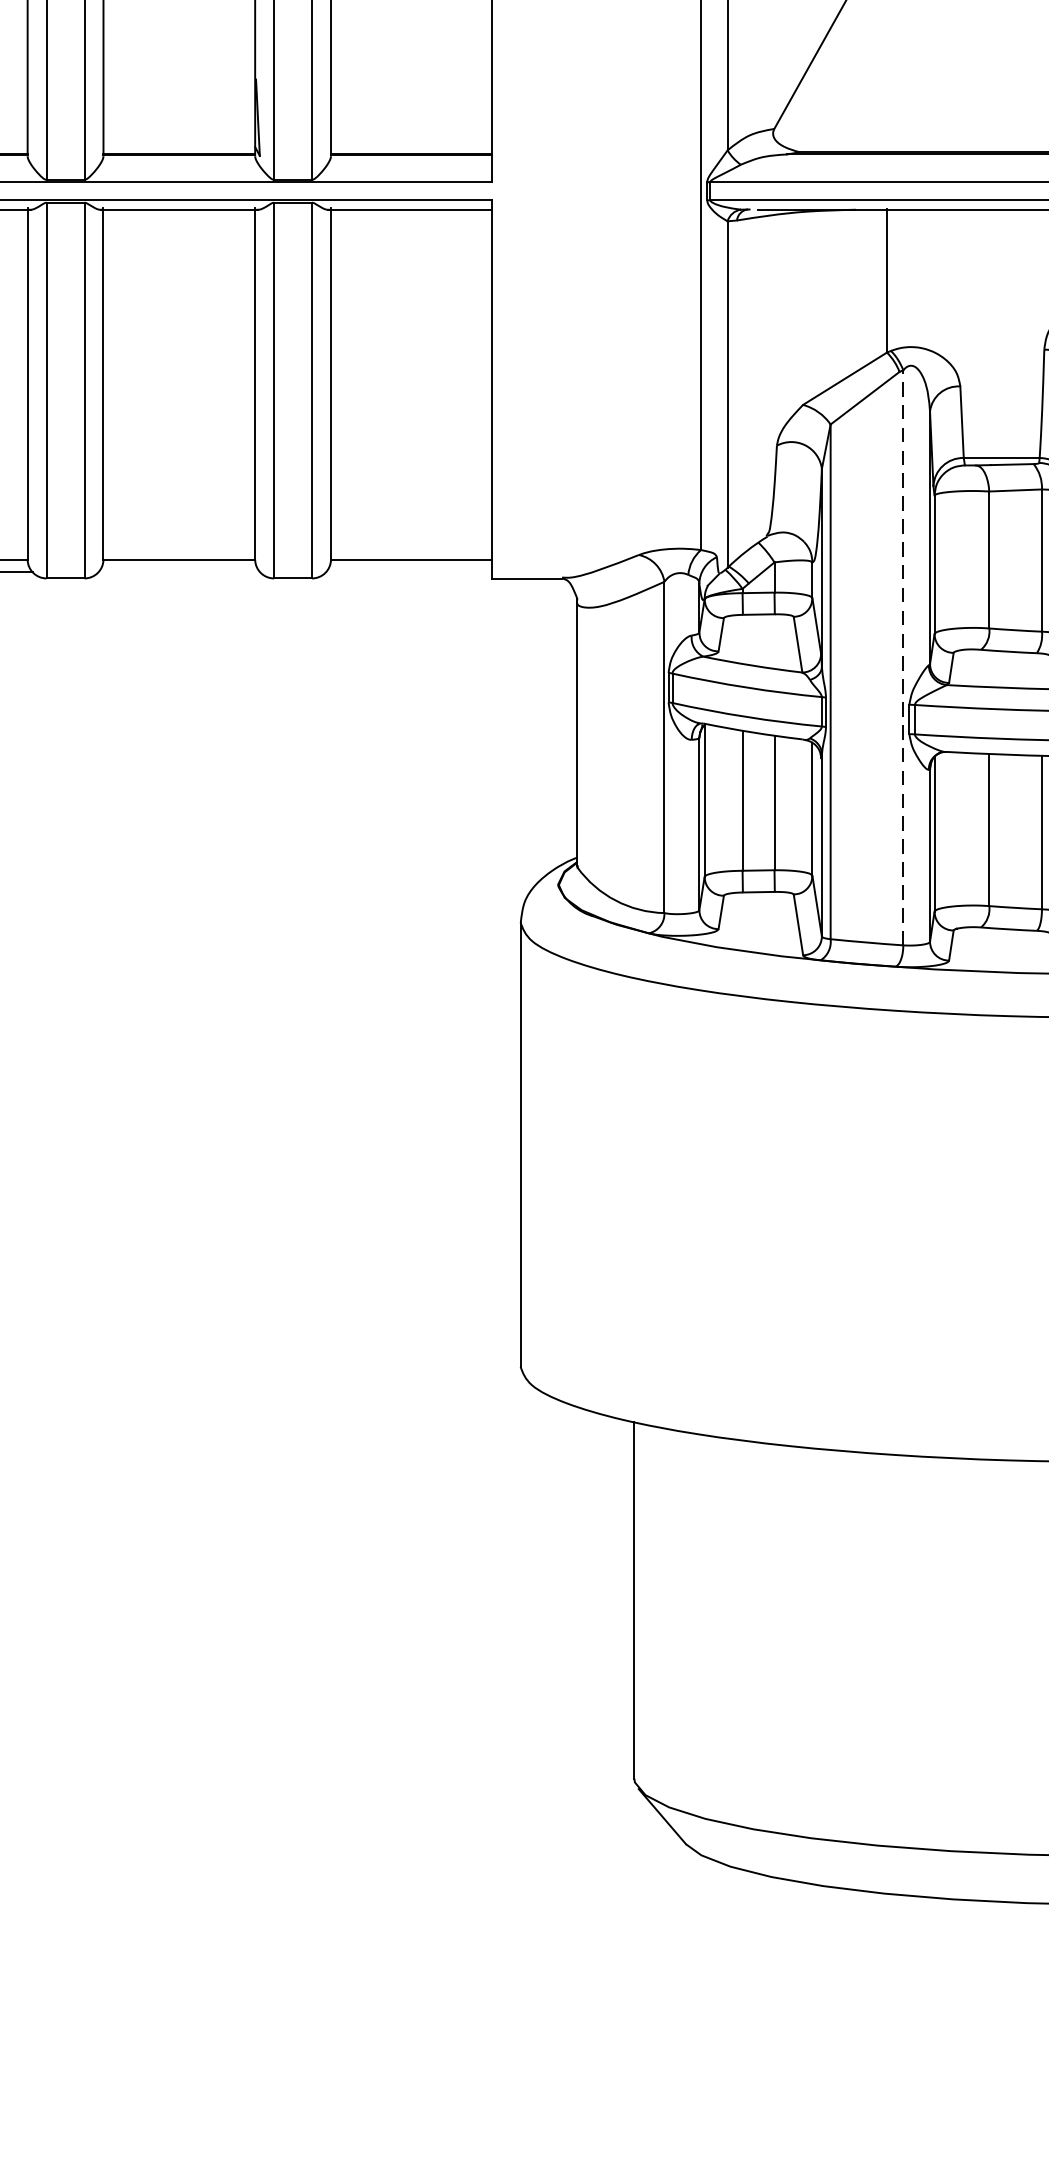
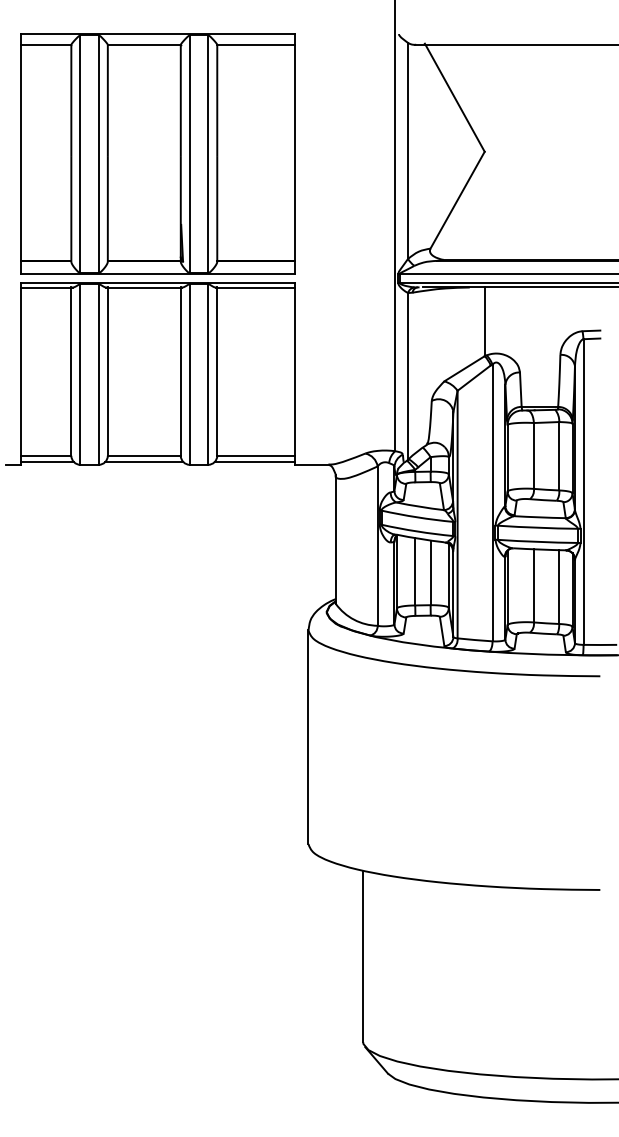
line: (179, 571) -> (144, 461), added
line: (408, 571) -> (254, 461), added
line: (903, 656) -> (492, 502), dashed -> solid

